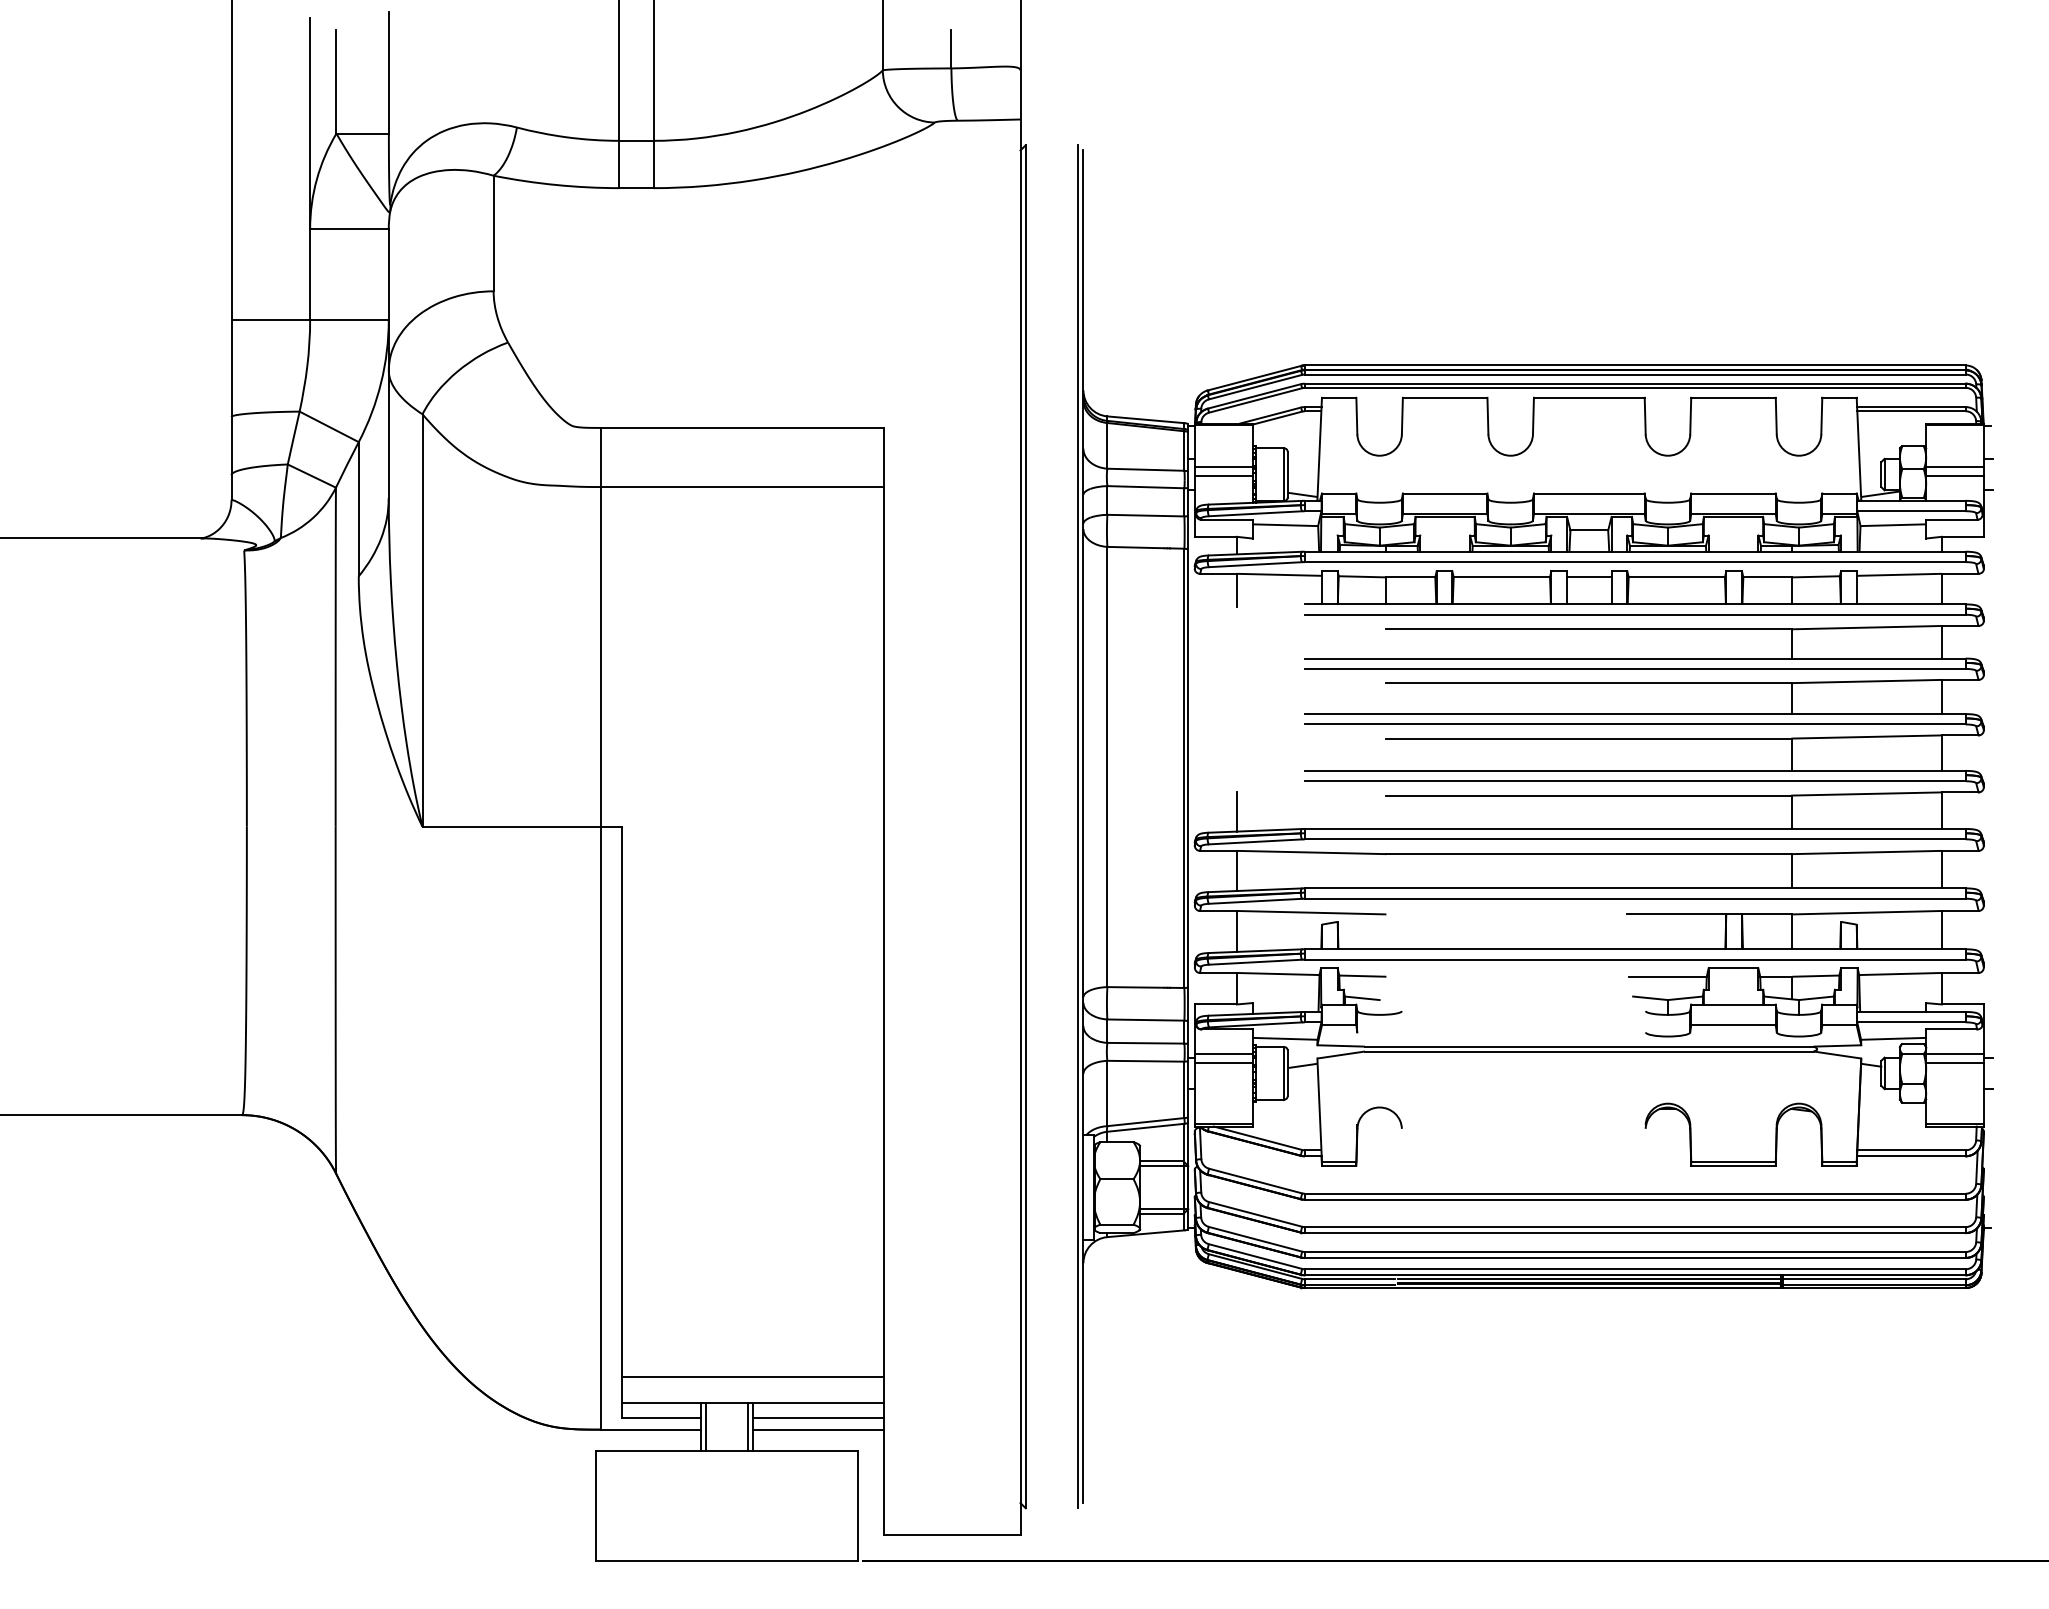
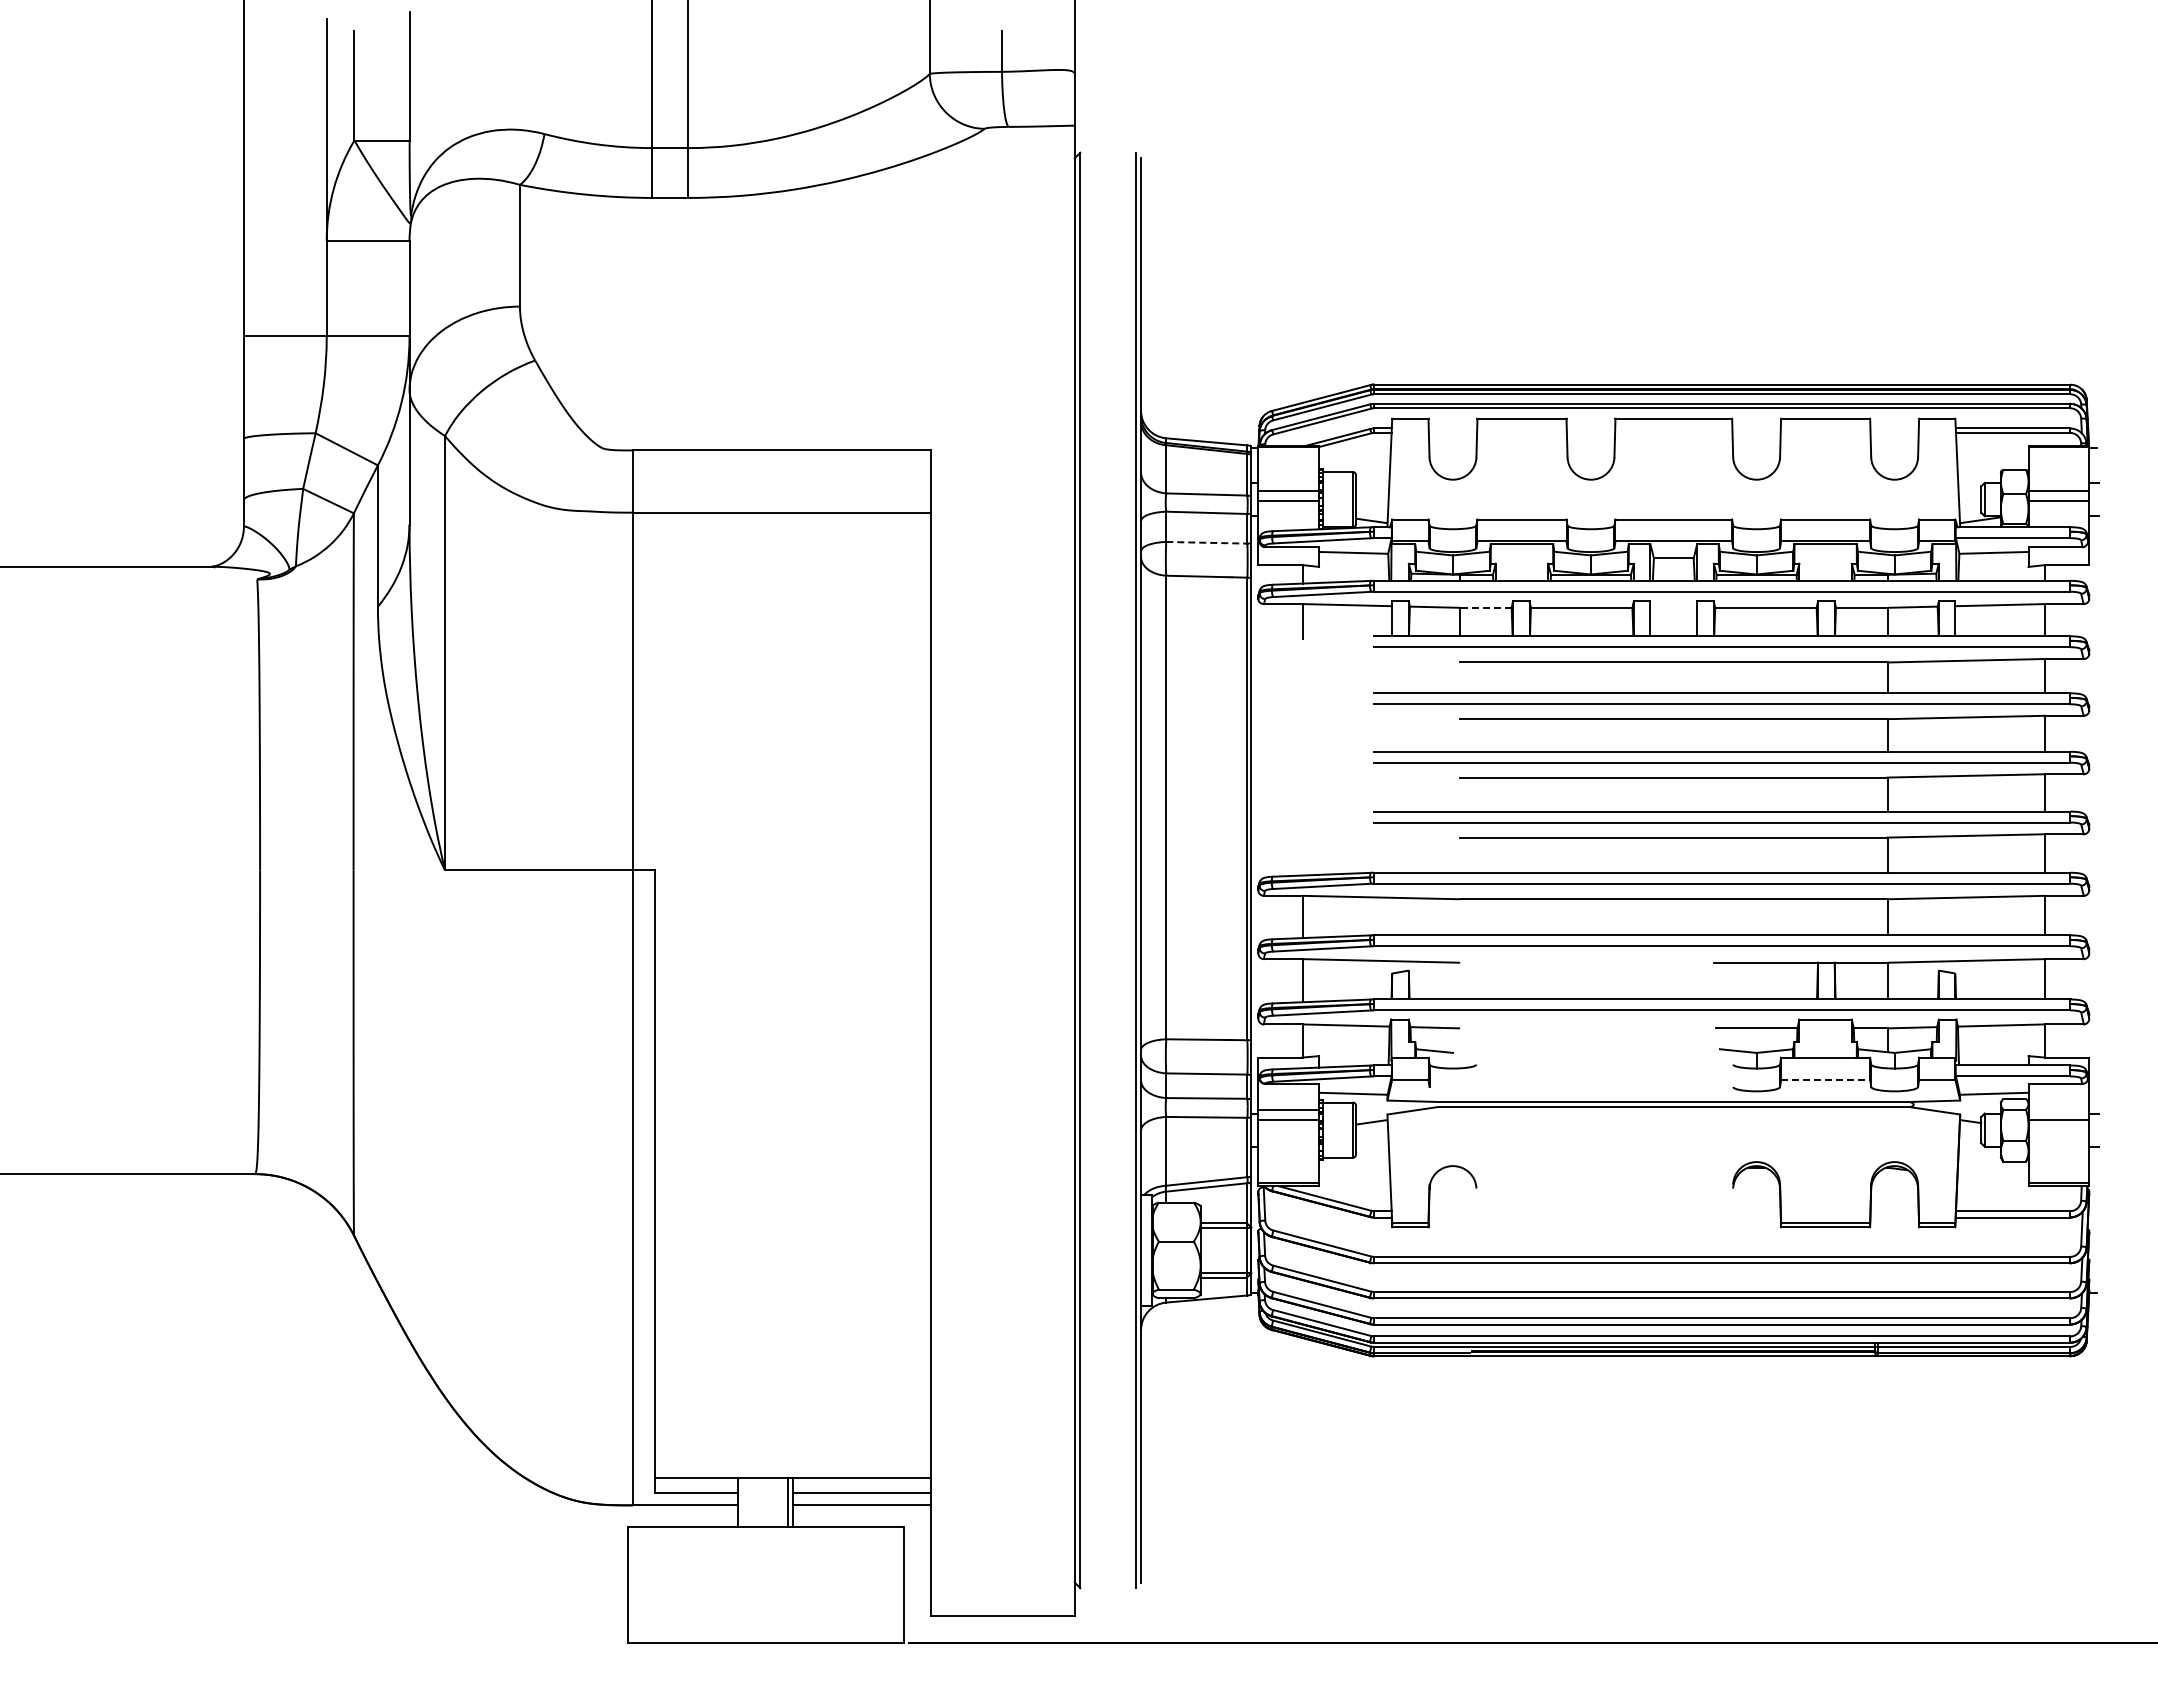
line: (1145, 515) -> (1206, 542), solid -> dashed
line: (1410, 577) -> (1485, 607), solid -> dashed
line: (1589, 577) -> (1673, 607), removed
line: (1236, 811) -> (1302, 854), removed
line: (1733, 1025) -> (1825, 1079), solid -> dashed
line: (1954, 1054) -> (2058, 1110), removed
line: (753, 1377) -> (793, 1450), removed
line: (705, 1426) -> (743, 1502), removed

